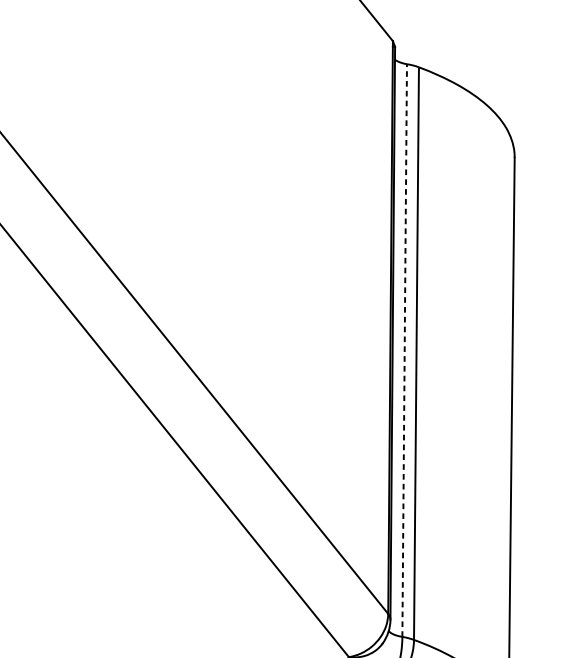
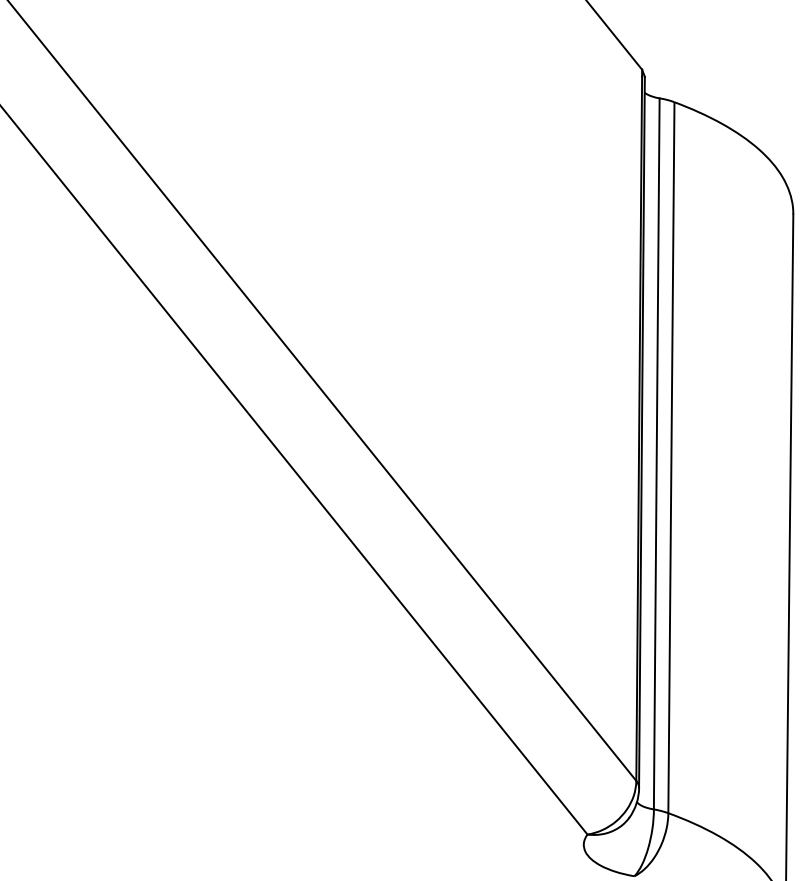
line: (404, 350) -> (656, 453), dashed -> solid

